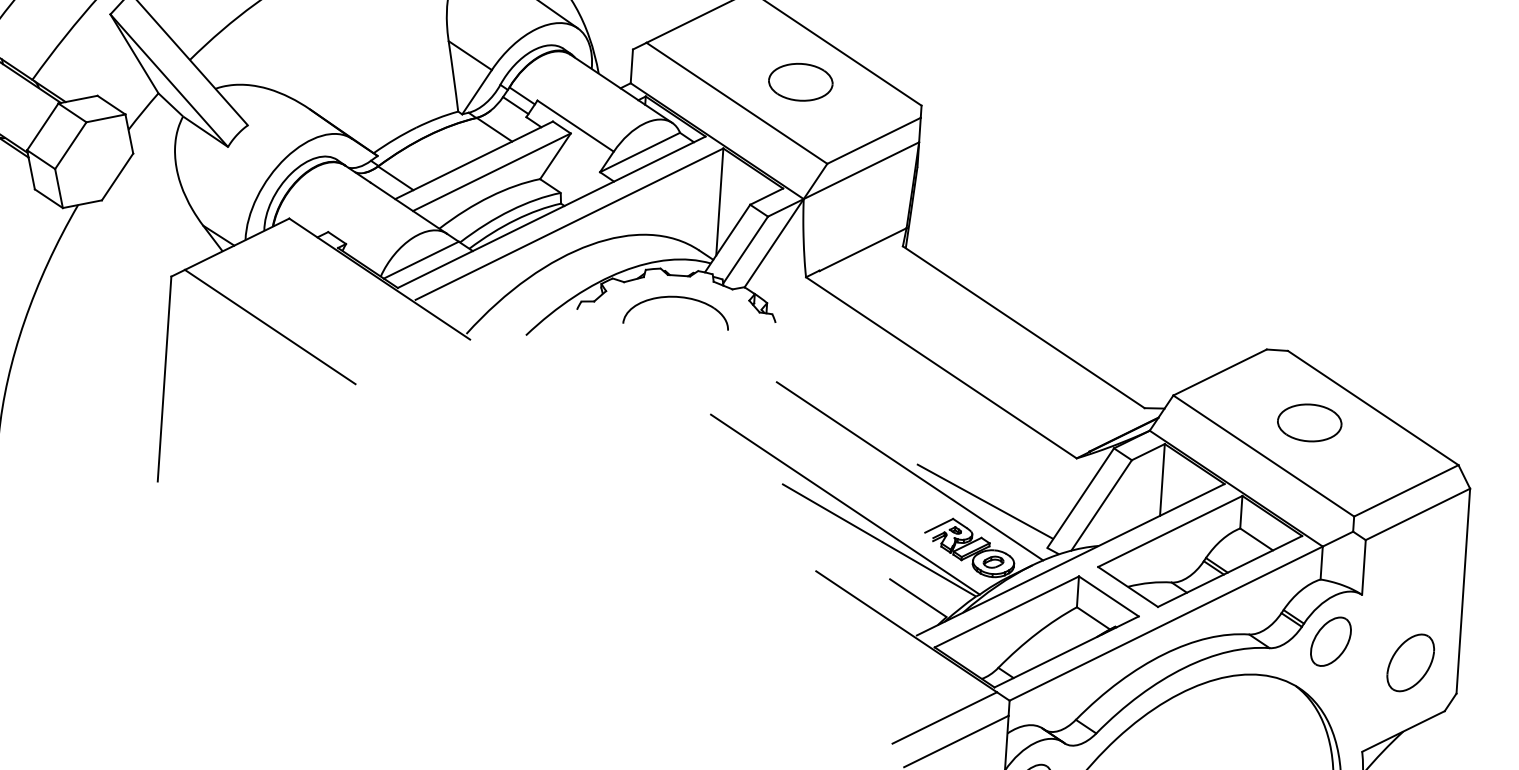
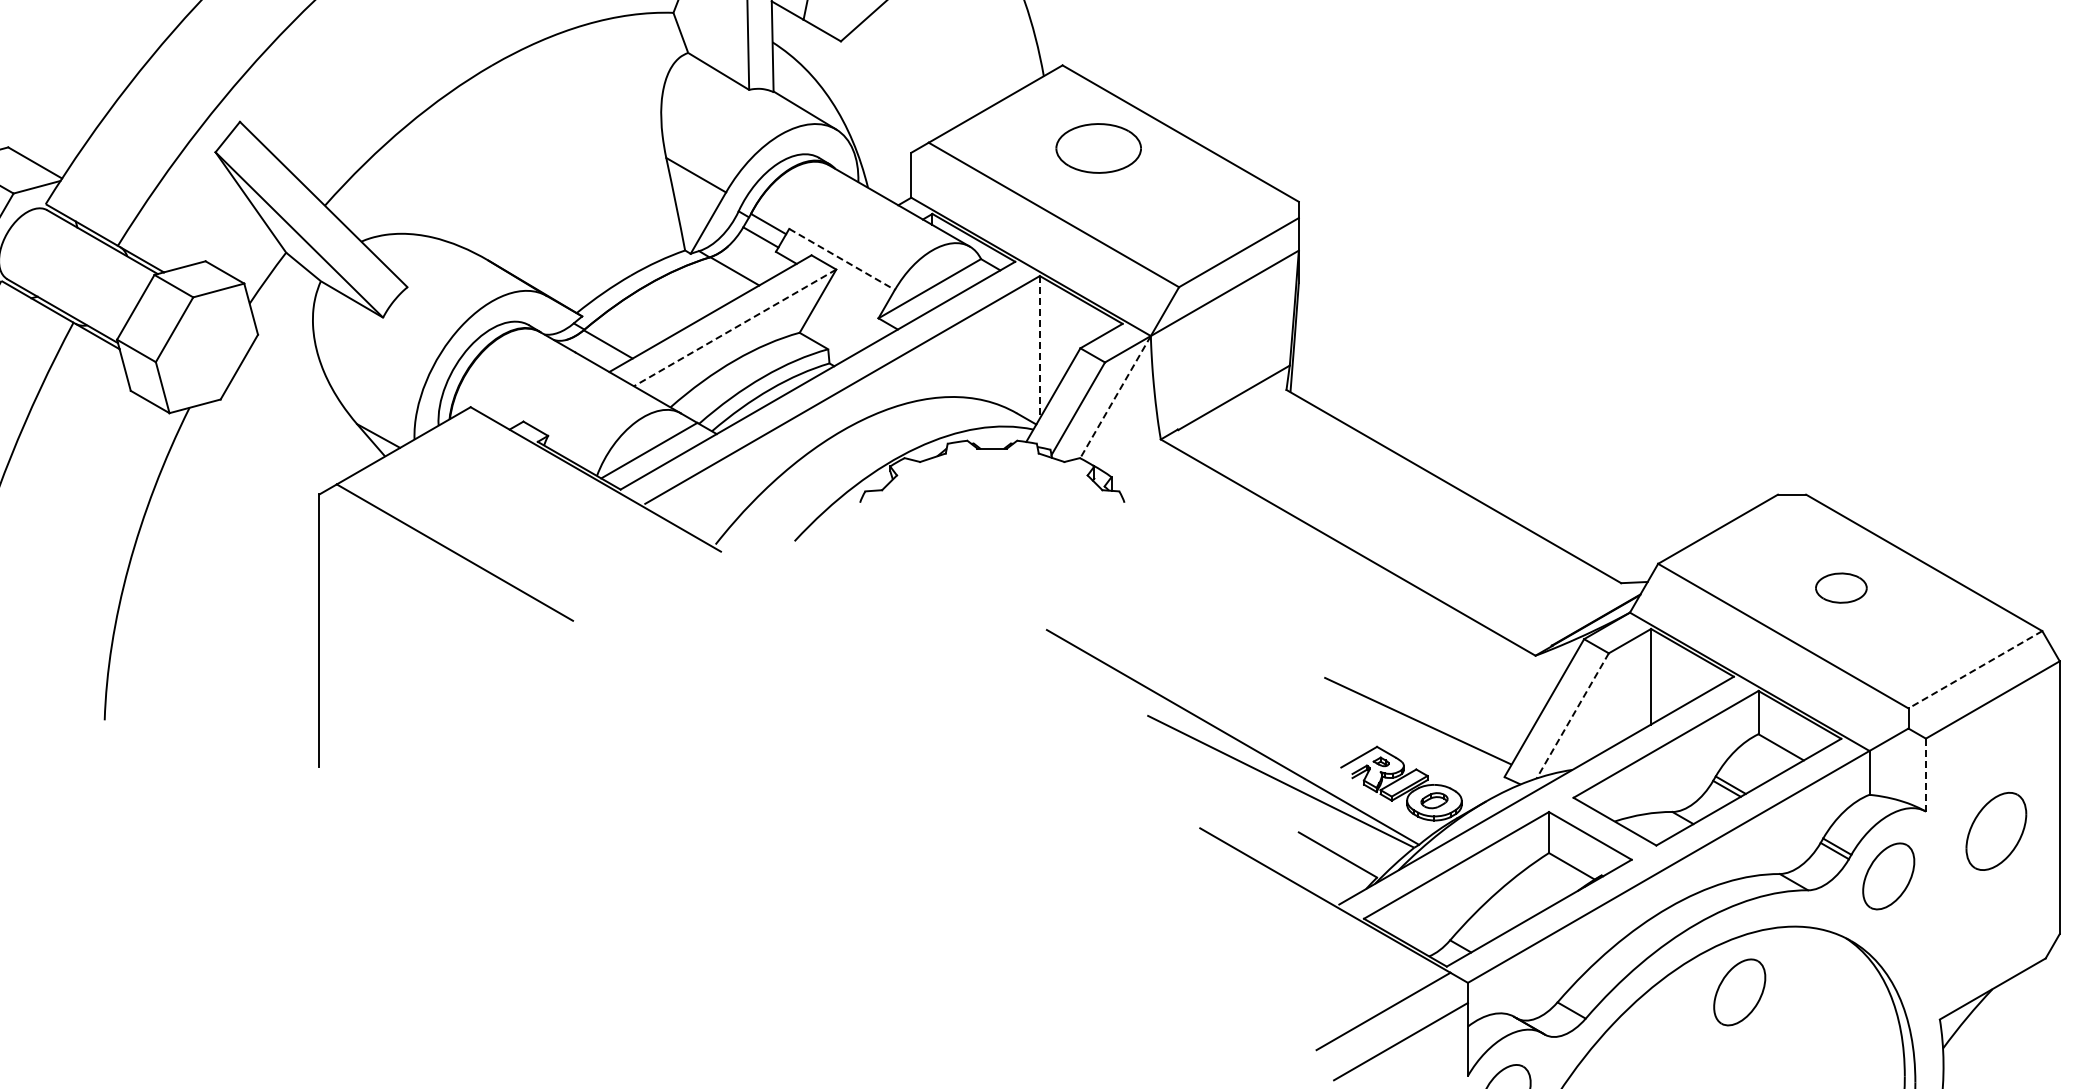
part: (800, 82) -> (1098, 148), moved
line: (575, 126) -> (842, 259), solid -> dashed
line: (492, 171) -> (735, 327), solid -> dashed
line: (719, 202) -> (1039, 347), solid -> dashed
line: (774, 243) -> (1115, 397), solid -> dashed
part: (676, 297) -> (991, 477), removed
part: (1309, 422) -> (1841, 587), size x0.6
line: (909, 471) -> (1315, 687), removed
line: (1405, 491) -> (1974, 670), solid -> dashed
line: (1101, 505) -> (1572, 716), solid -> dashed
line: (1363, 567) -> (1925, 775), solid -> dashed
part: (1410, 662) -> (1996, 831), moved
part: (1213, 721) -> (1739, 992), added

